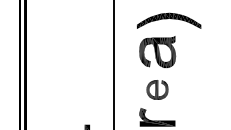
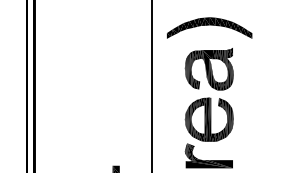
part: (169, 20) -> (209, 27), moved
part: (156, 89) -> (208, 119), size x1.67

